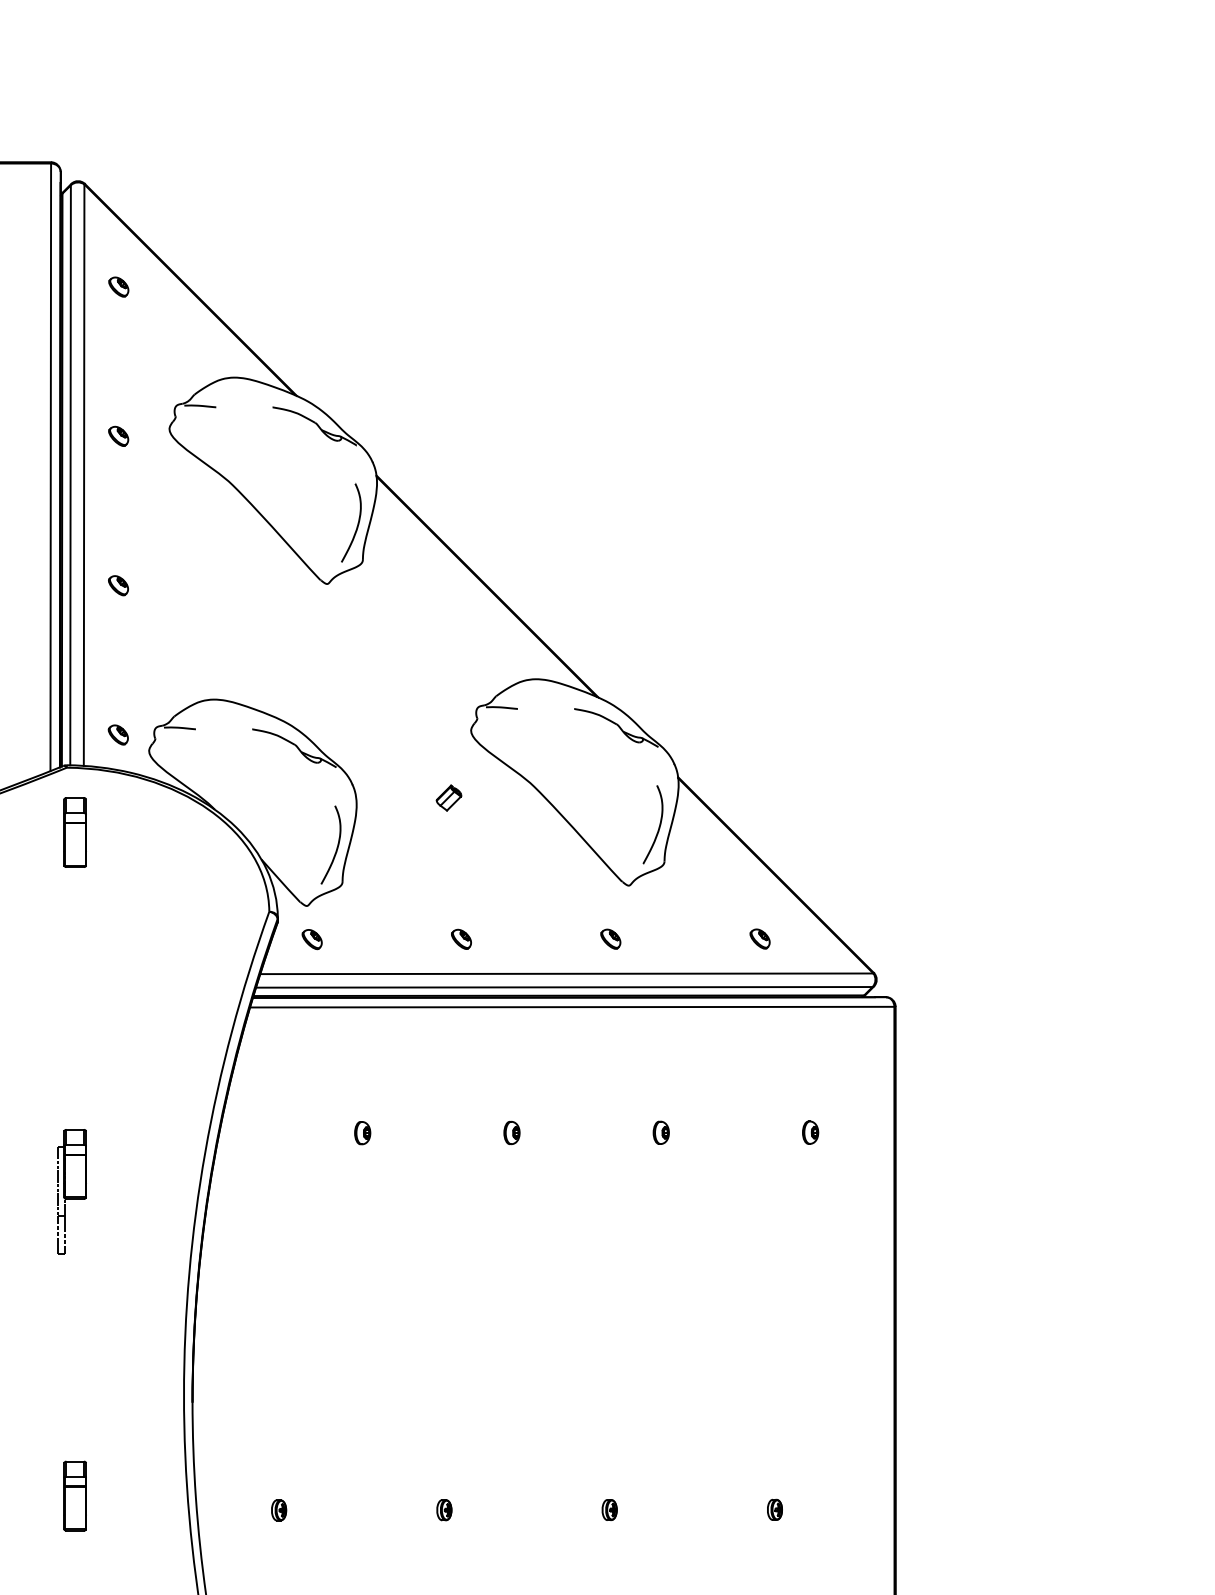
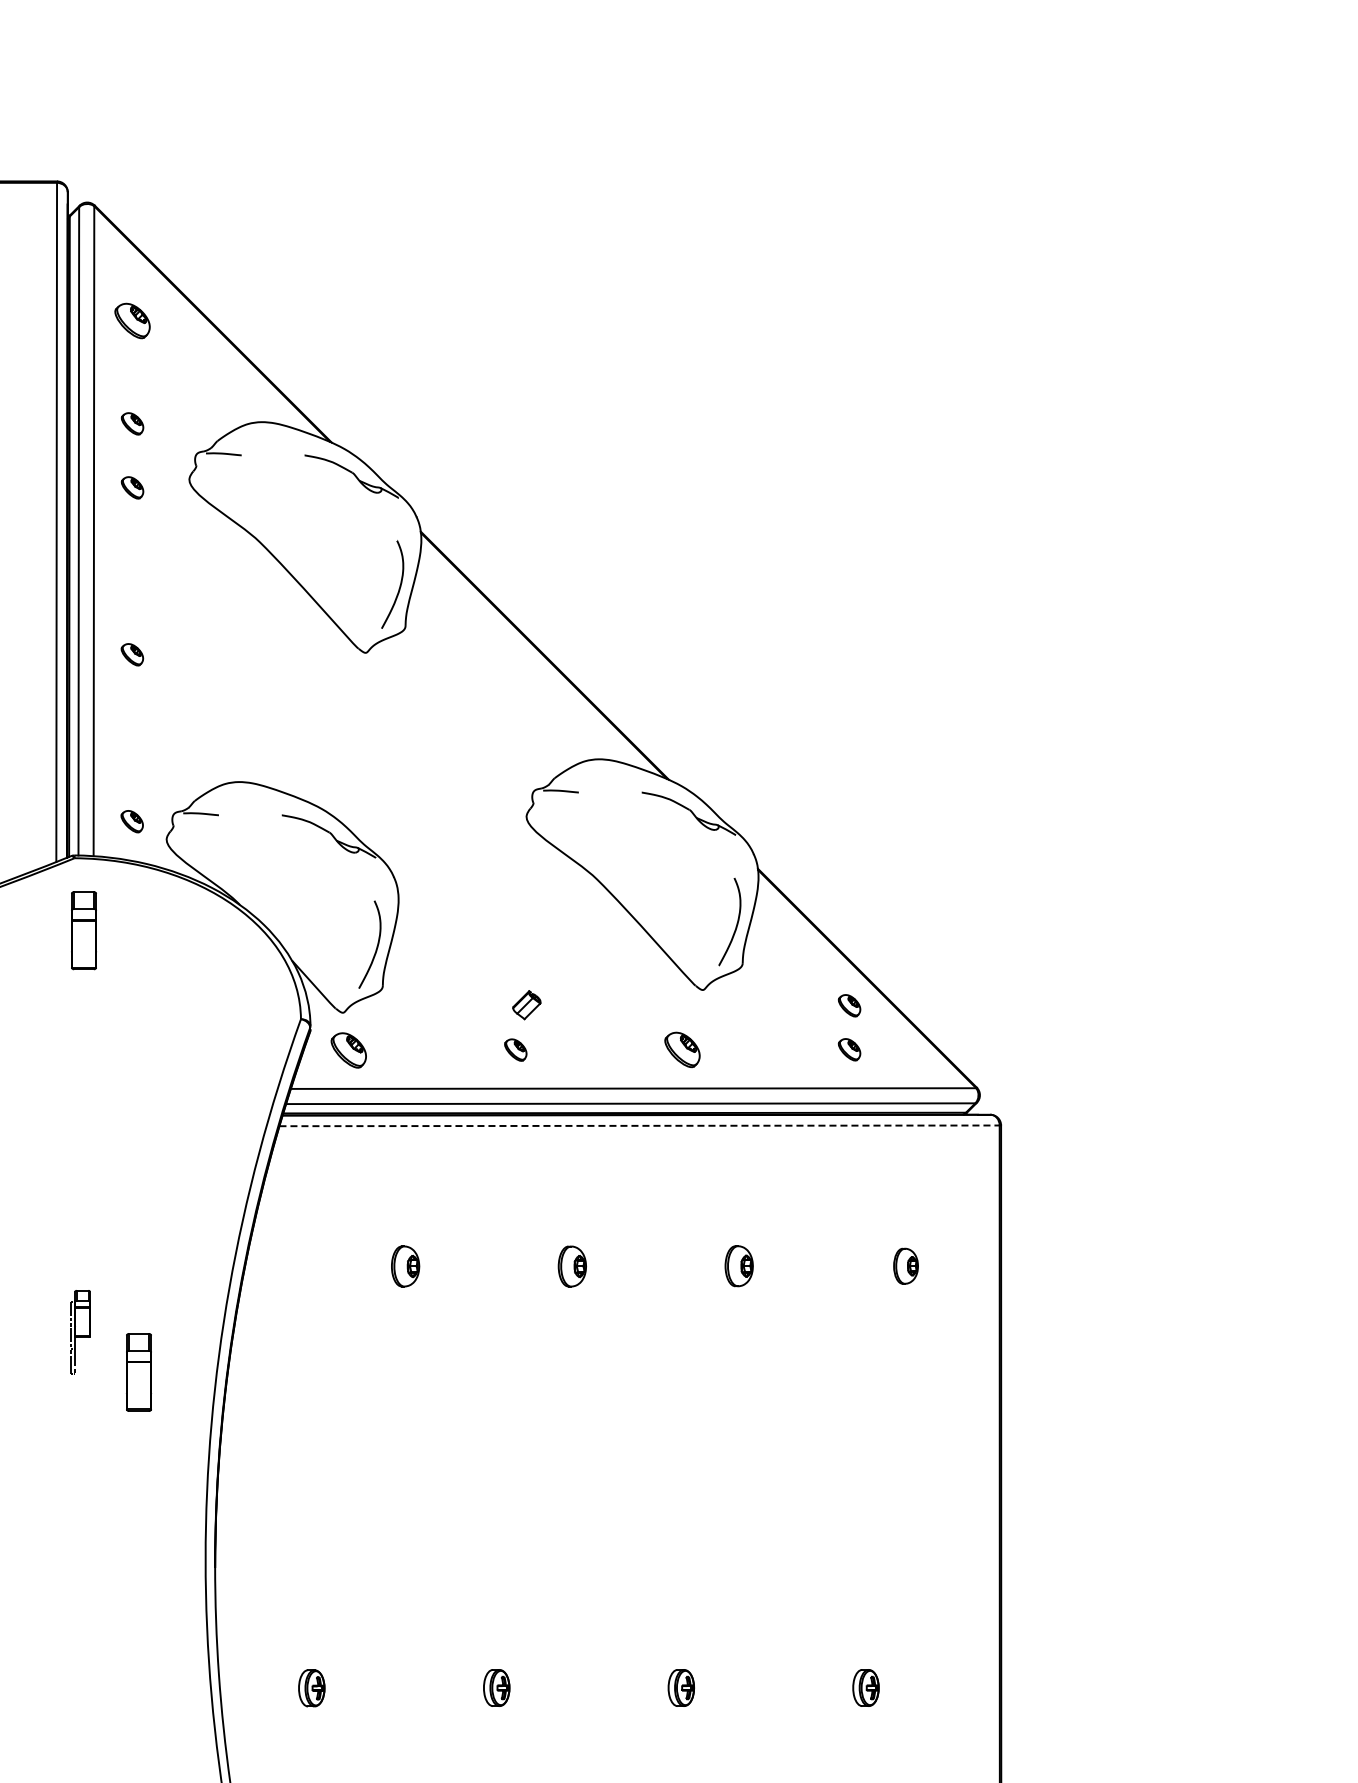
part: (118, 286) -> (132, 320), size x1.6
part: (118, 378) -> (132, 423), added
part: (448, 798) -> (526, 1005), moved
part: (760, 899) -> (849, 1005), added
part: (311, 938) -> (348, 1049), size x1.6
part: (610, 938) -> (682, 1049), size x1.6
line: (573, 1006) -> (640, 1125), solid -> dashed
part: (361, 1132) -> (404, 1266), size x1.6
part: (511, 1132) -> (571, 1266), size x1.6
part: (660, 1132) -> (738, 1266), size x1.6
part: (810, 1132) -> (905, 1265), size x1.4
part: (72, 1192) -> (80, 1332), size x0.6
part: (74, 1496) -> (138, 1372), moved
part: (609, 1509) -> (681, 1687), size x1.6
part: (775, 1509) -> (866, 1687), size x1.6
part: (278, 1510) -> (311, 1688), size x1.6
part: (444, 1510) -> (496, 1688), size x1.6

